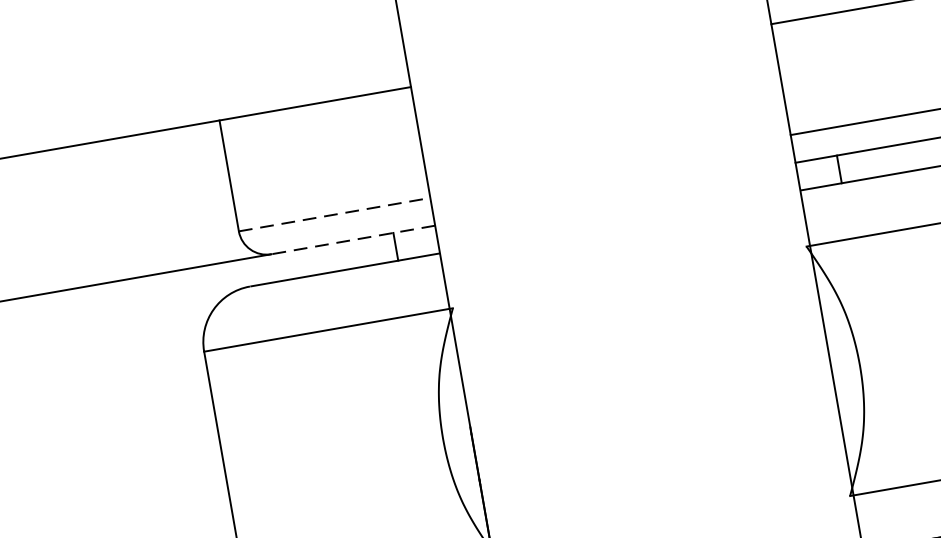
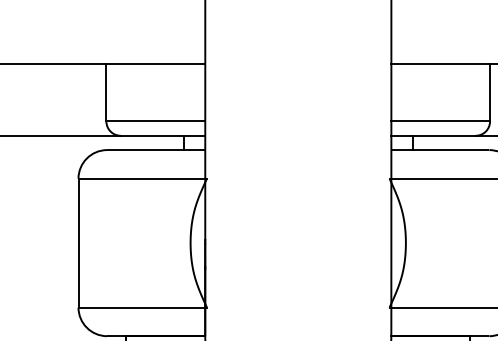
line: (335, 214) -> (156, 121), dashed -> solid
line: (352, 239) -> (162, 135), dashed -> solid

